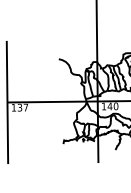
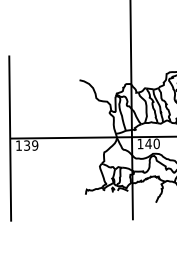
text: (26, 107) -> (35, 145), 137 -> 139

